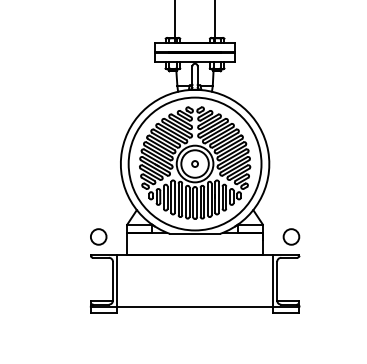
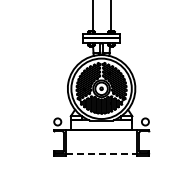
line: (194, 306) -> (101, 153), solid -> dashed

